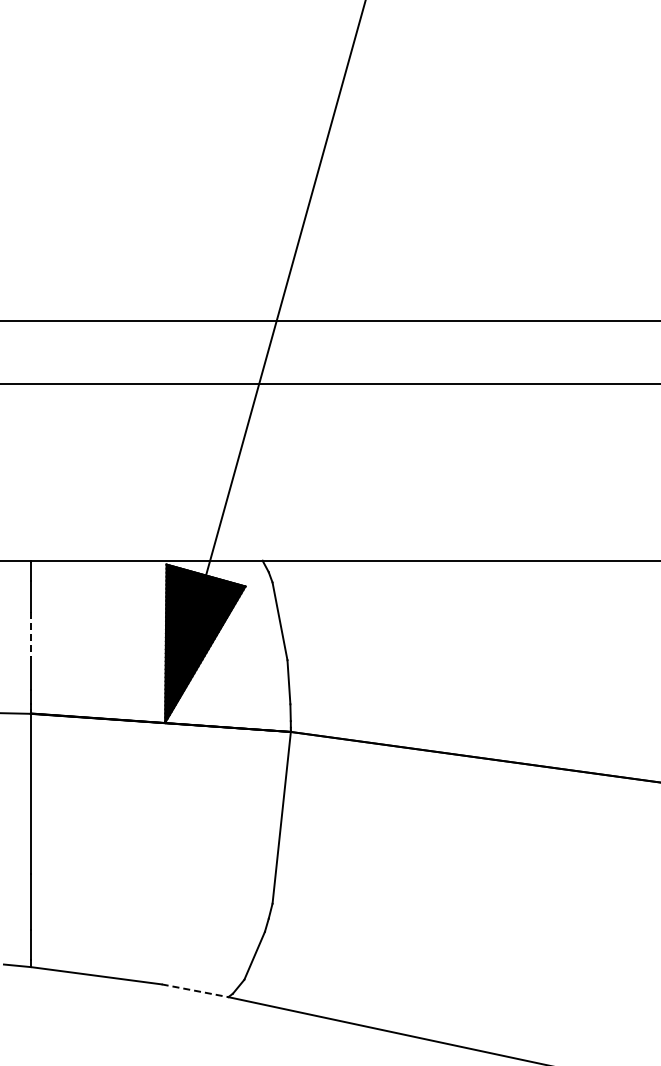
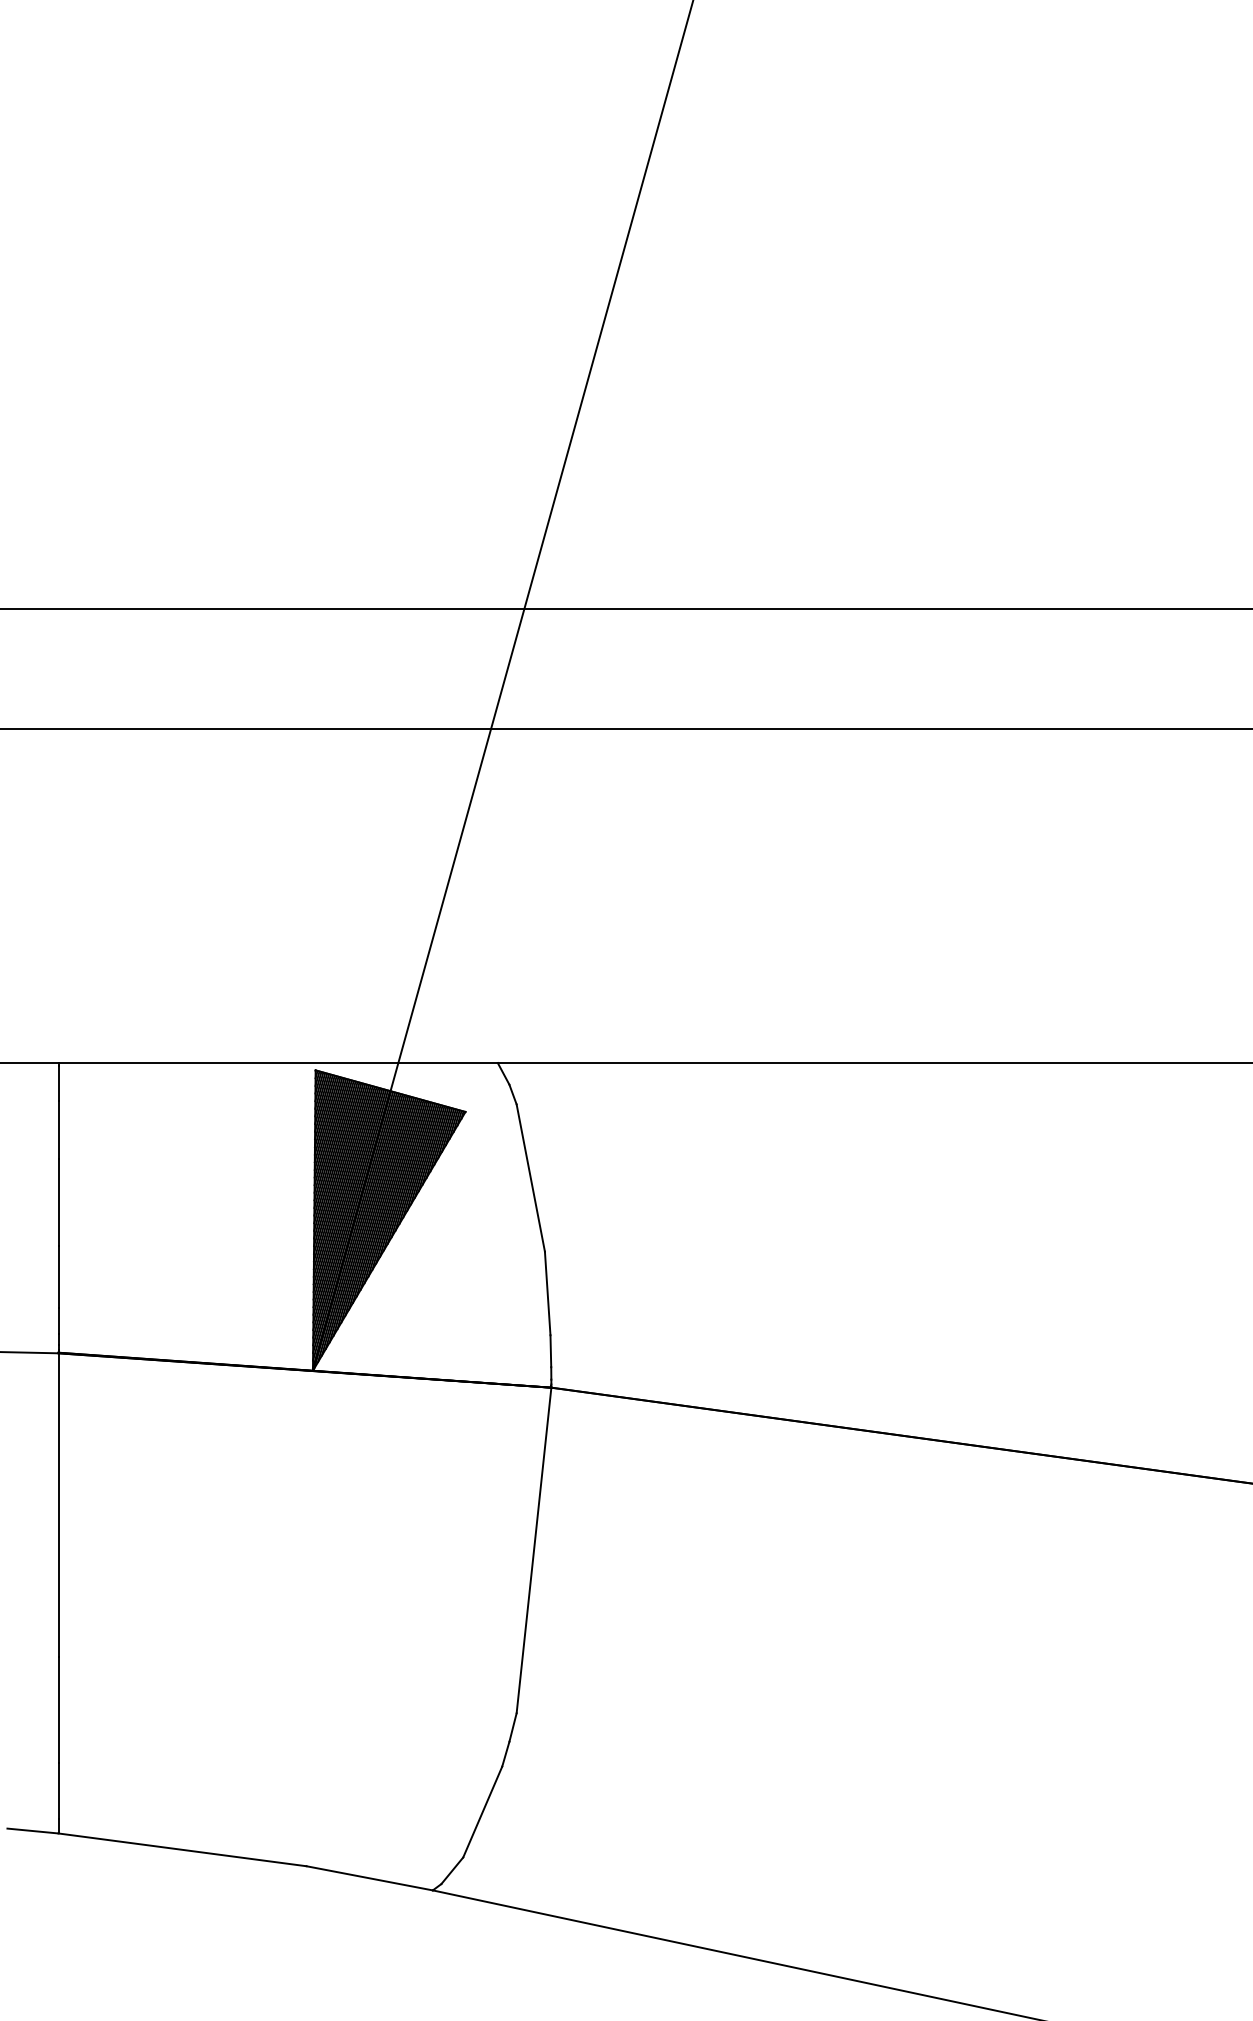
line: (30, 634) -> (57, 1202), dashed -> solid
line: (195, 990) -> (370, 1877), dashed -> solid

